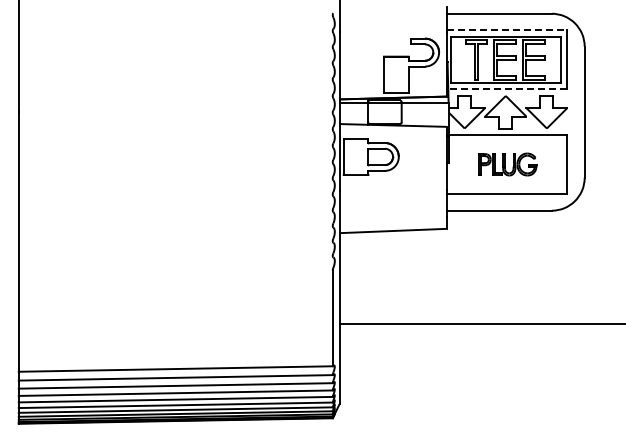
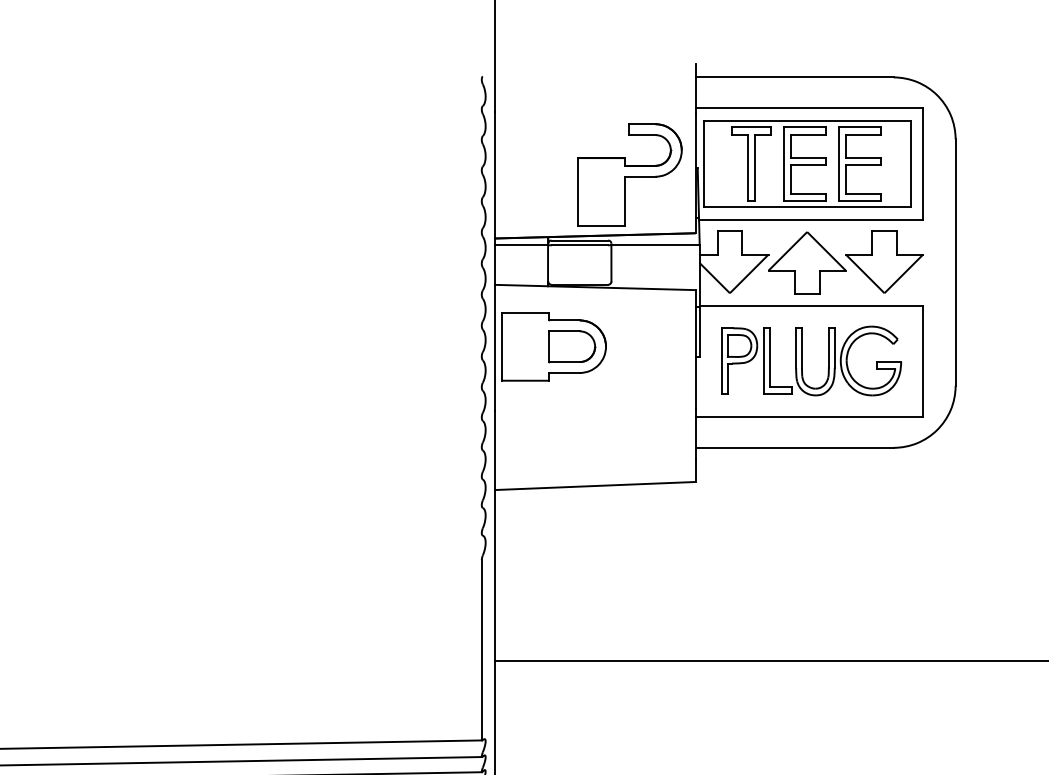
line: (507, 30) -> (810, 108), dashed -> solid
line: (507, 89) -> (810, 219), dashed -> solid
part: (507, 164) -> (810, 360), size x1.67

